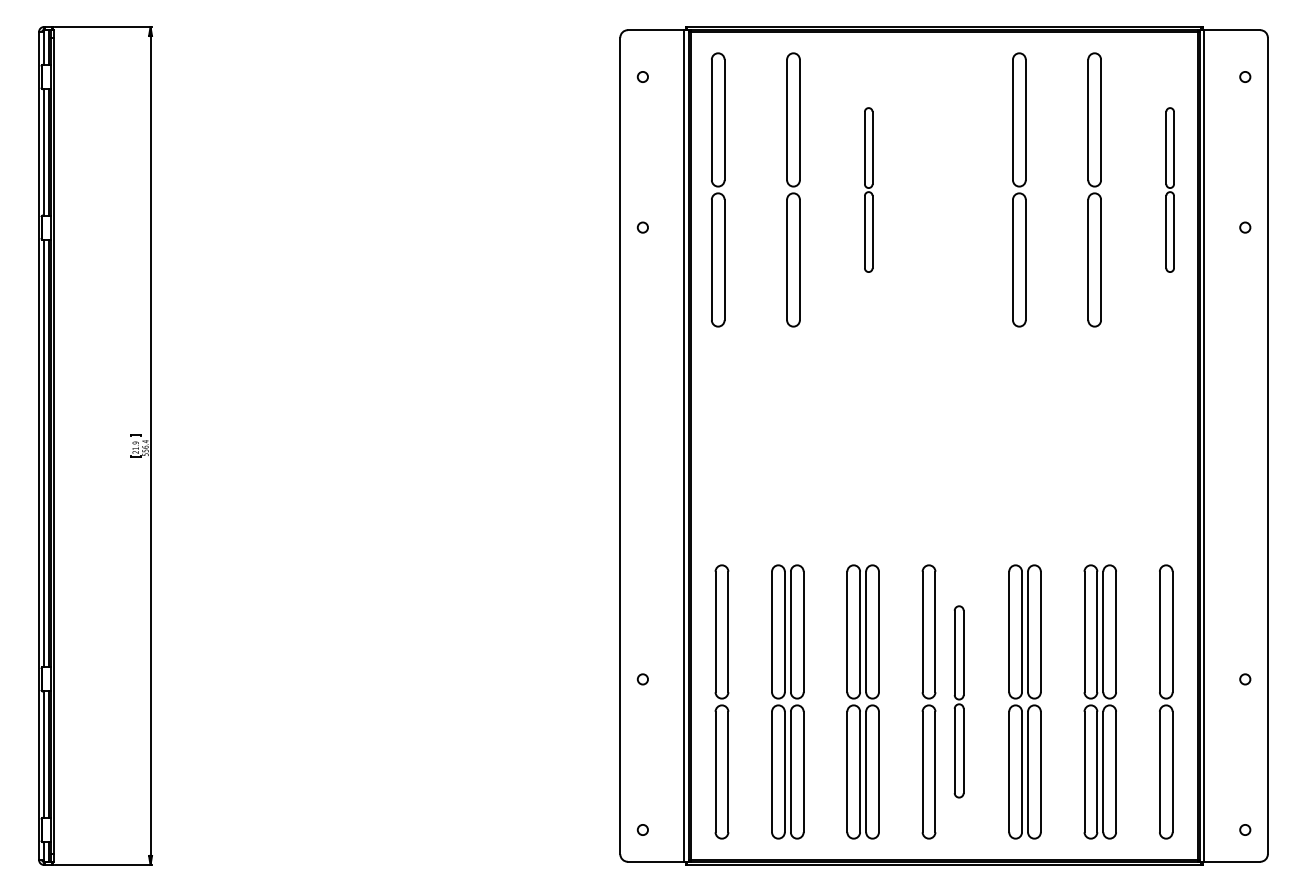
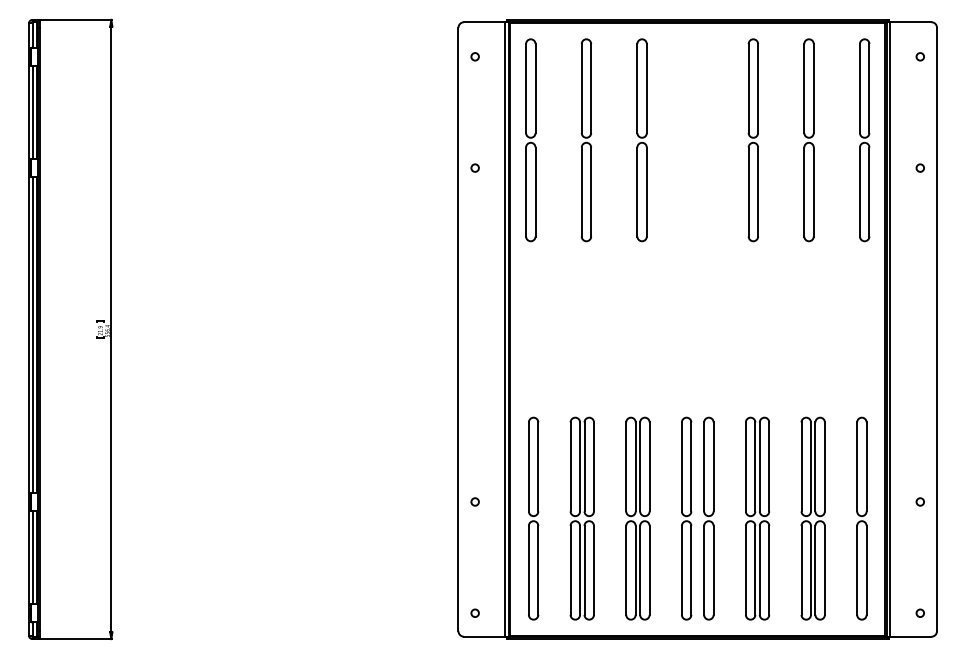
part: (867, 190) -> (641, 140), size x1.67
part: (1169, 190) -> (864, 140), size x1.67
part: (958, 701) -> (708, 518), size x1.43

